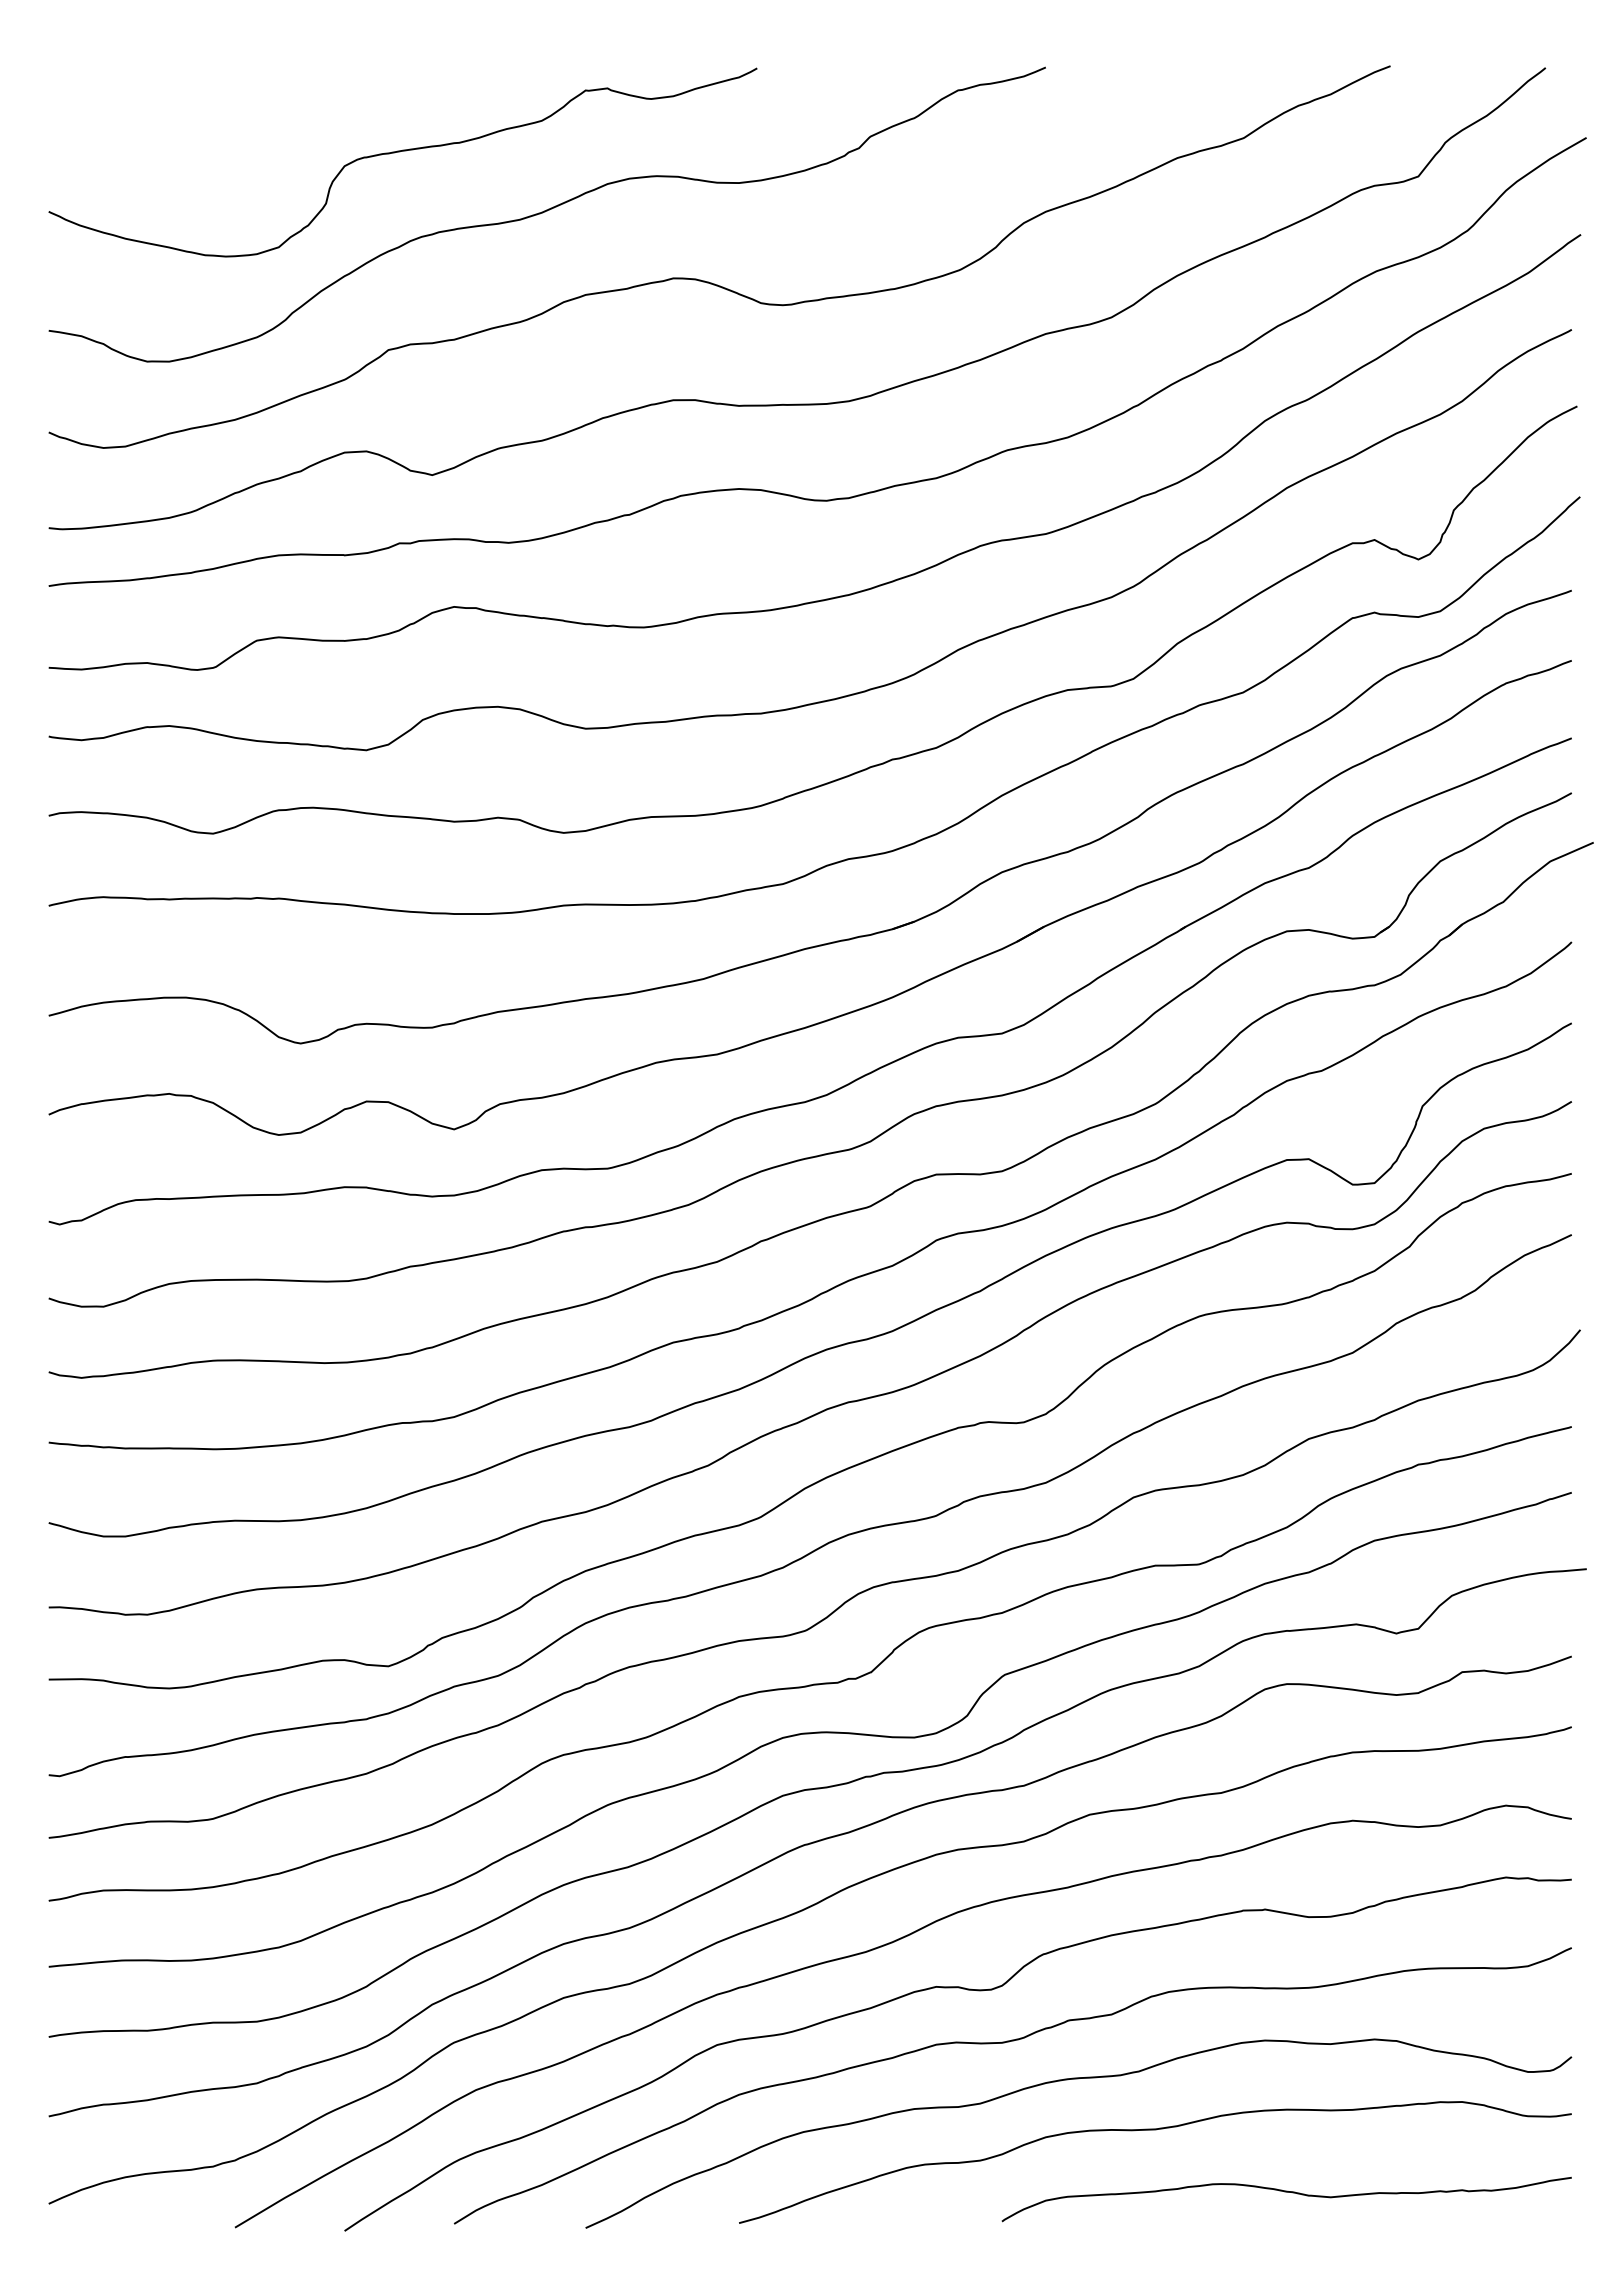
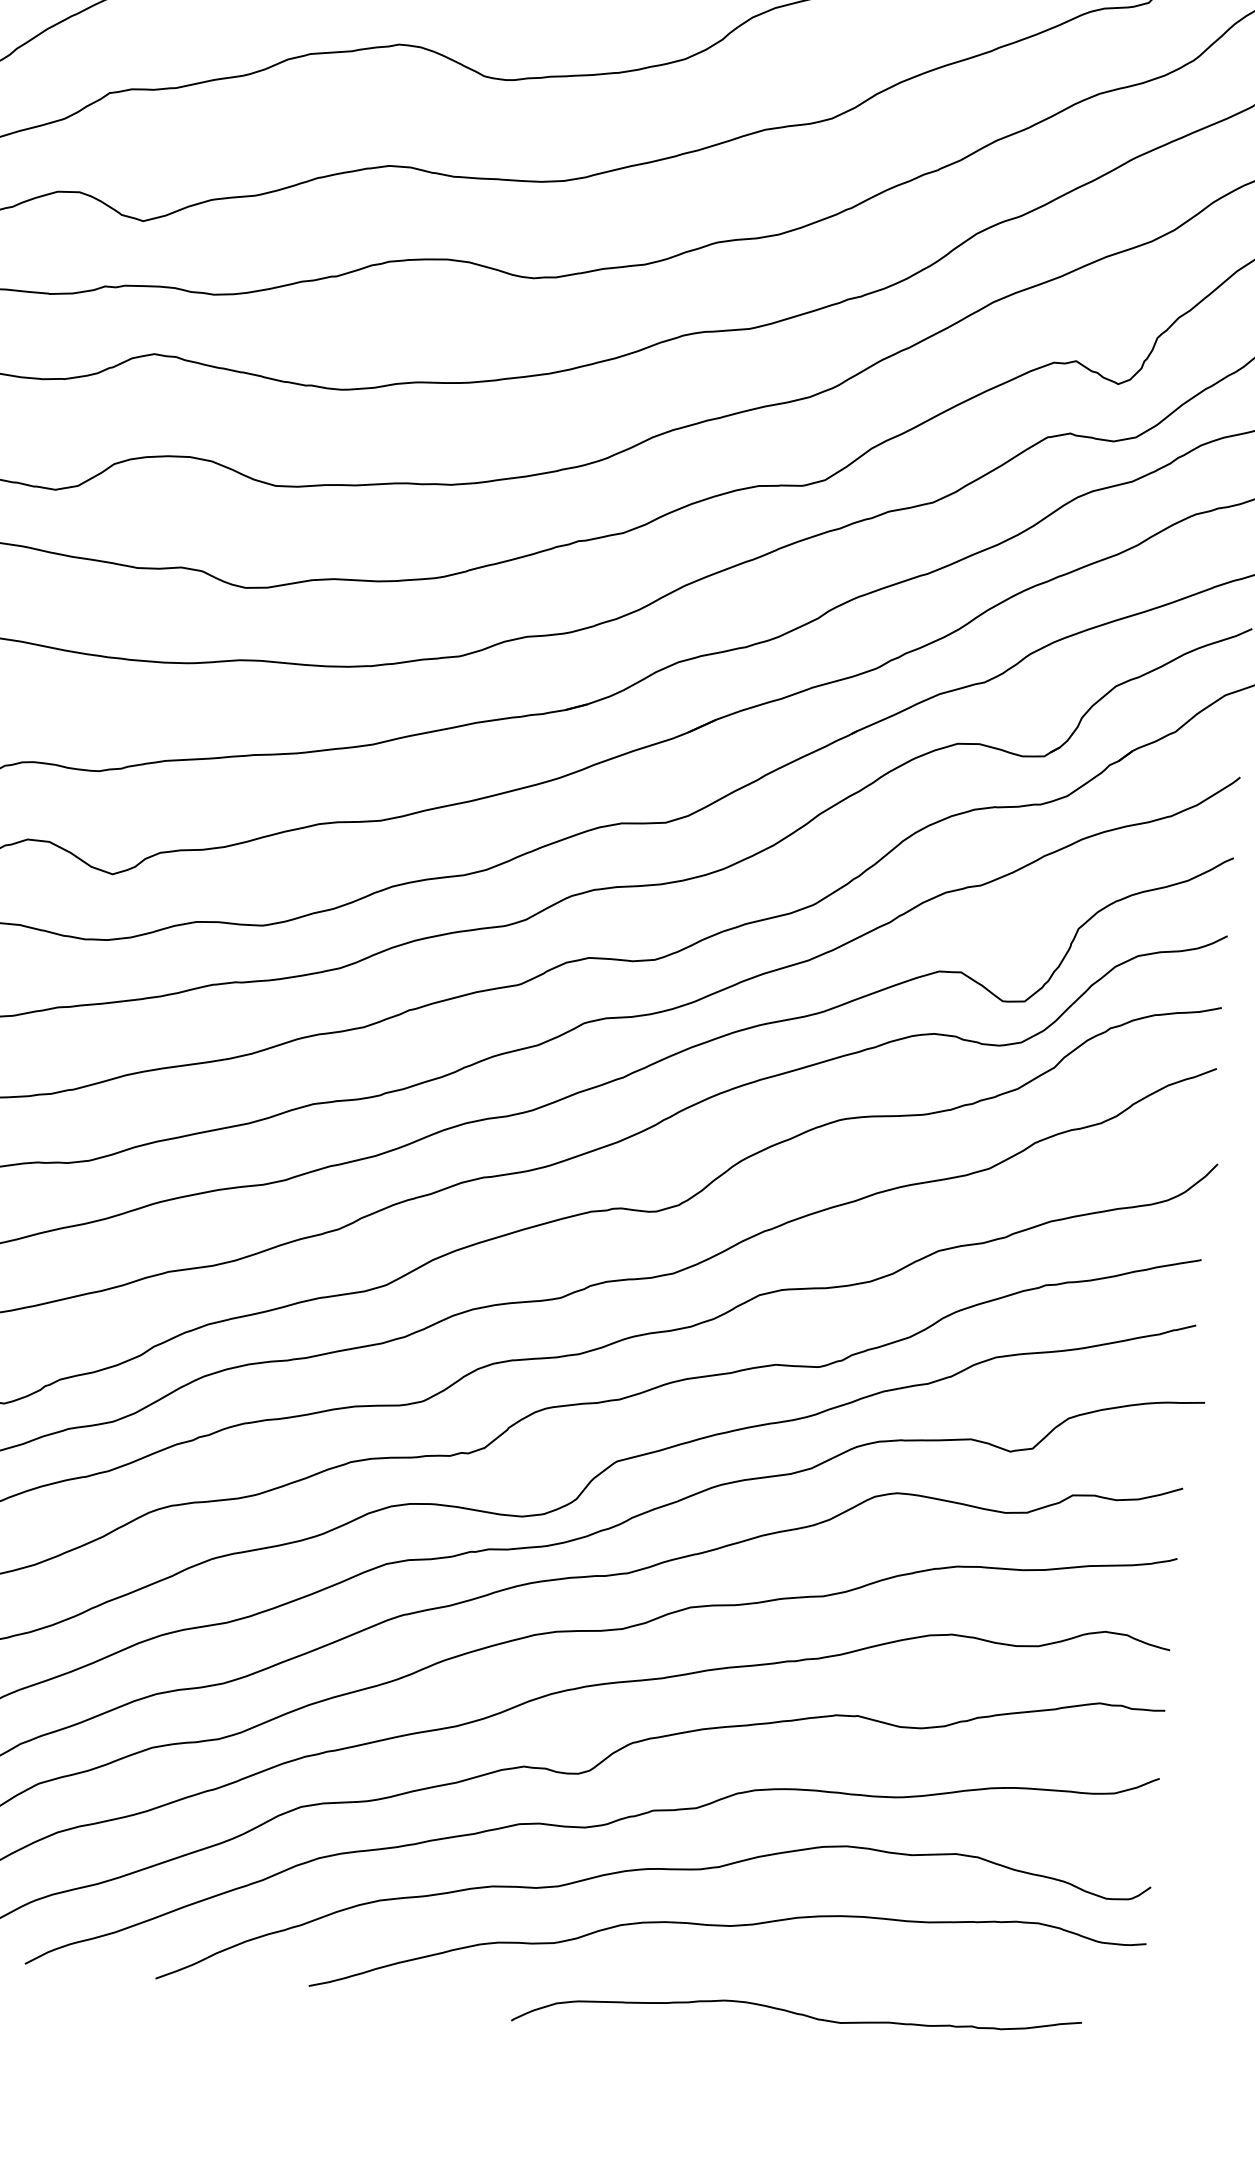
curve: (1286, 2192) -> (796, 2014), moved

